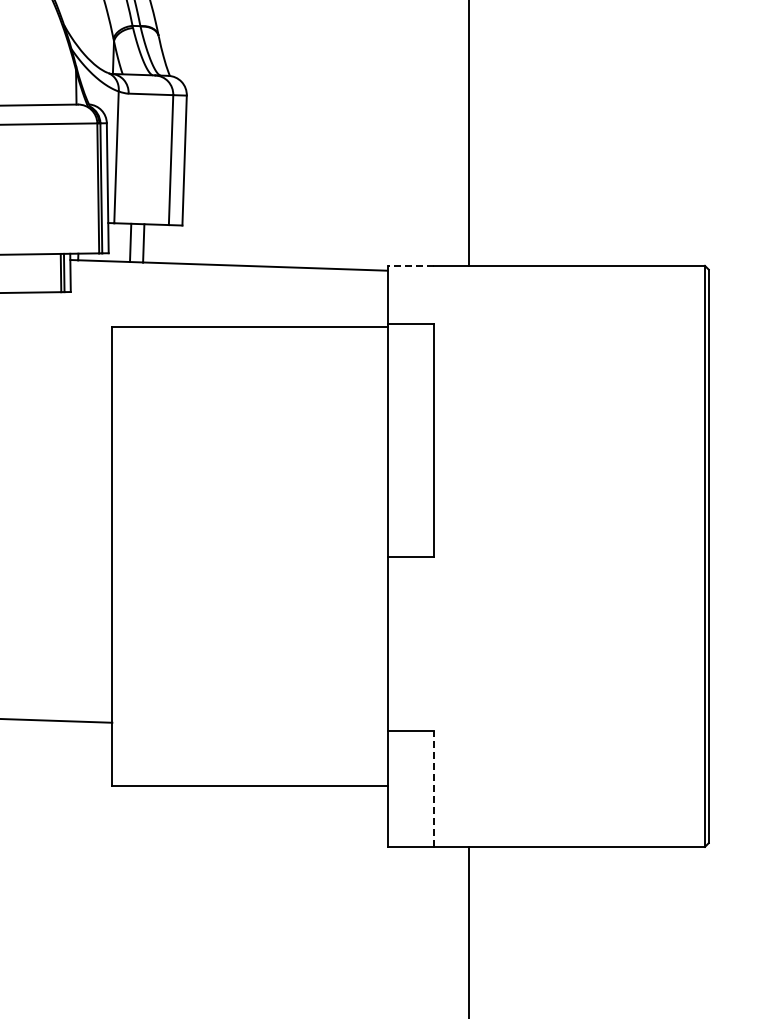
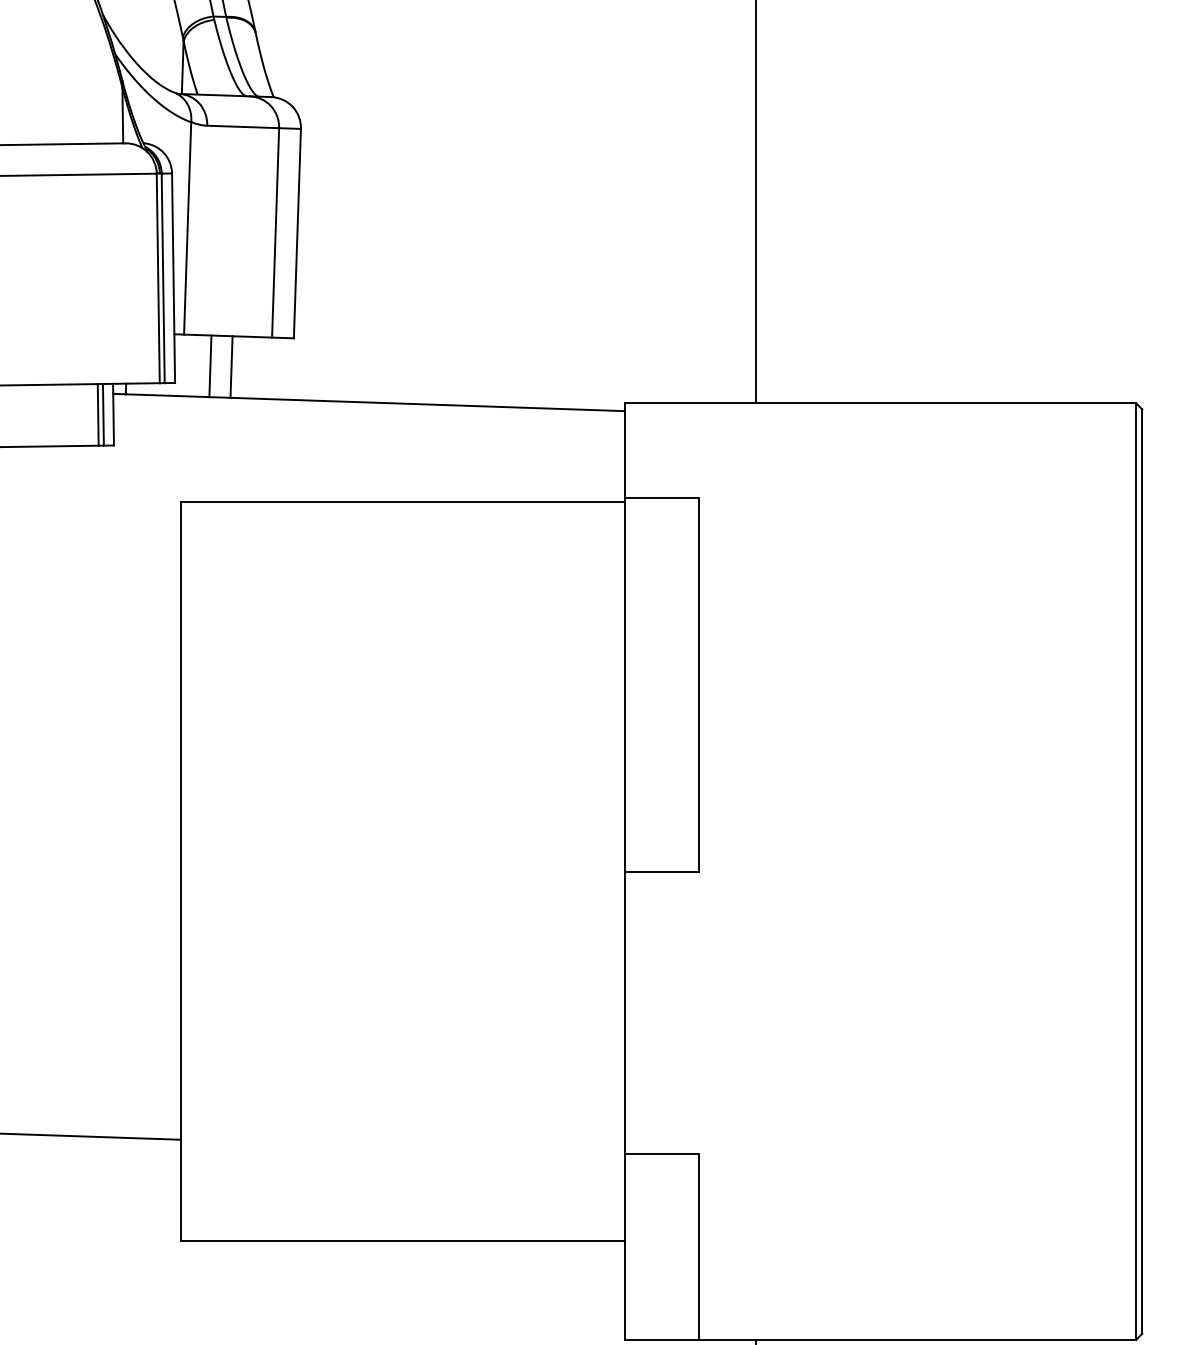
line: (410, 265) -> (661, 402), dashed -> solid
line: (433, 789) -> (698, 1247), dashed -> solid

